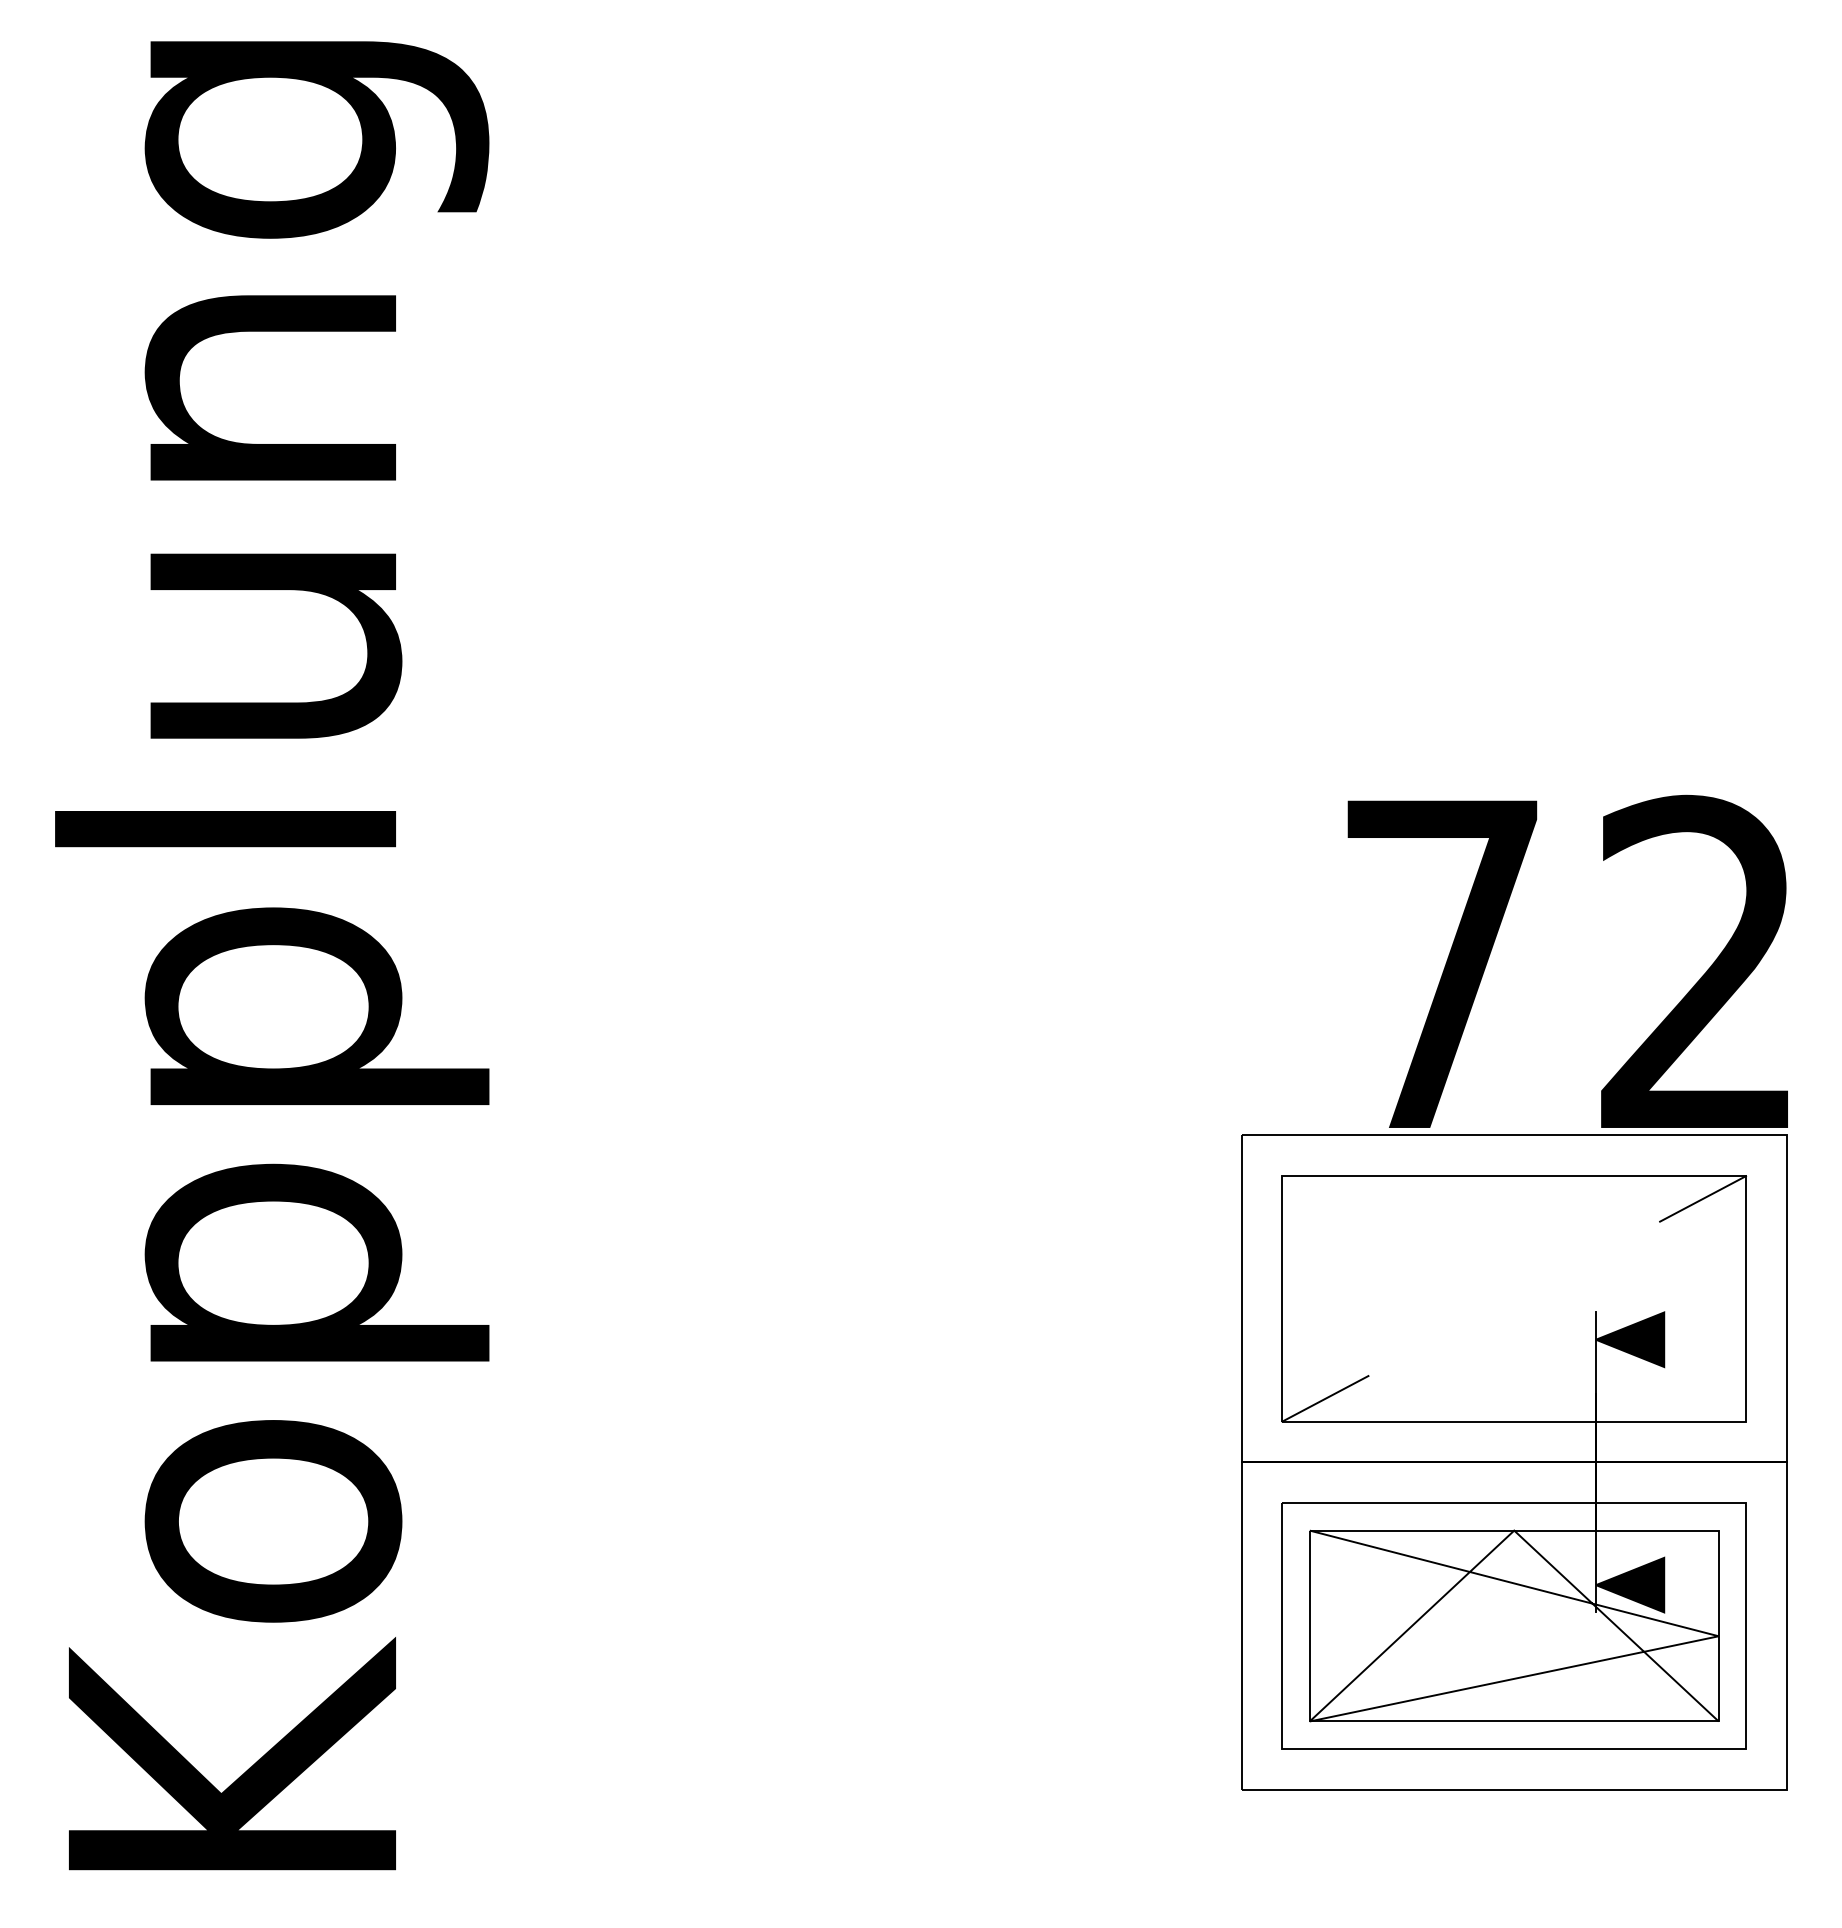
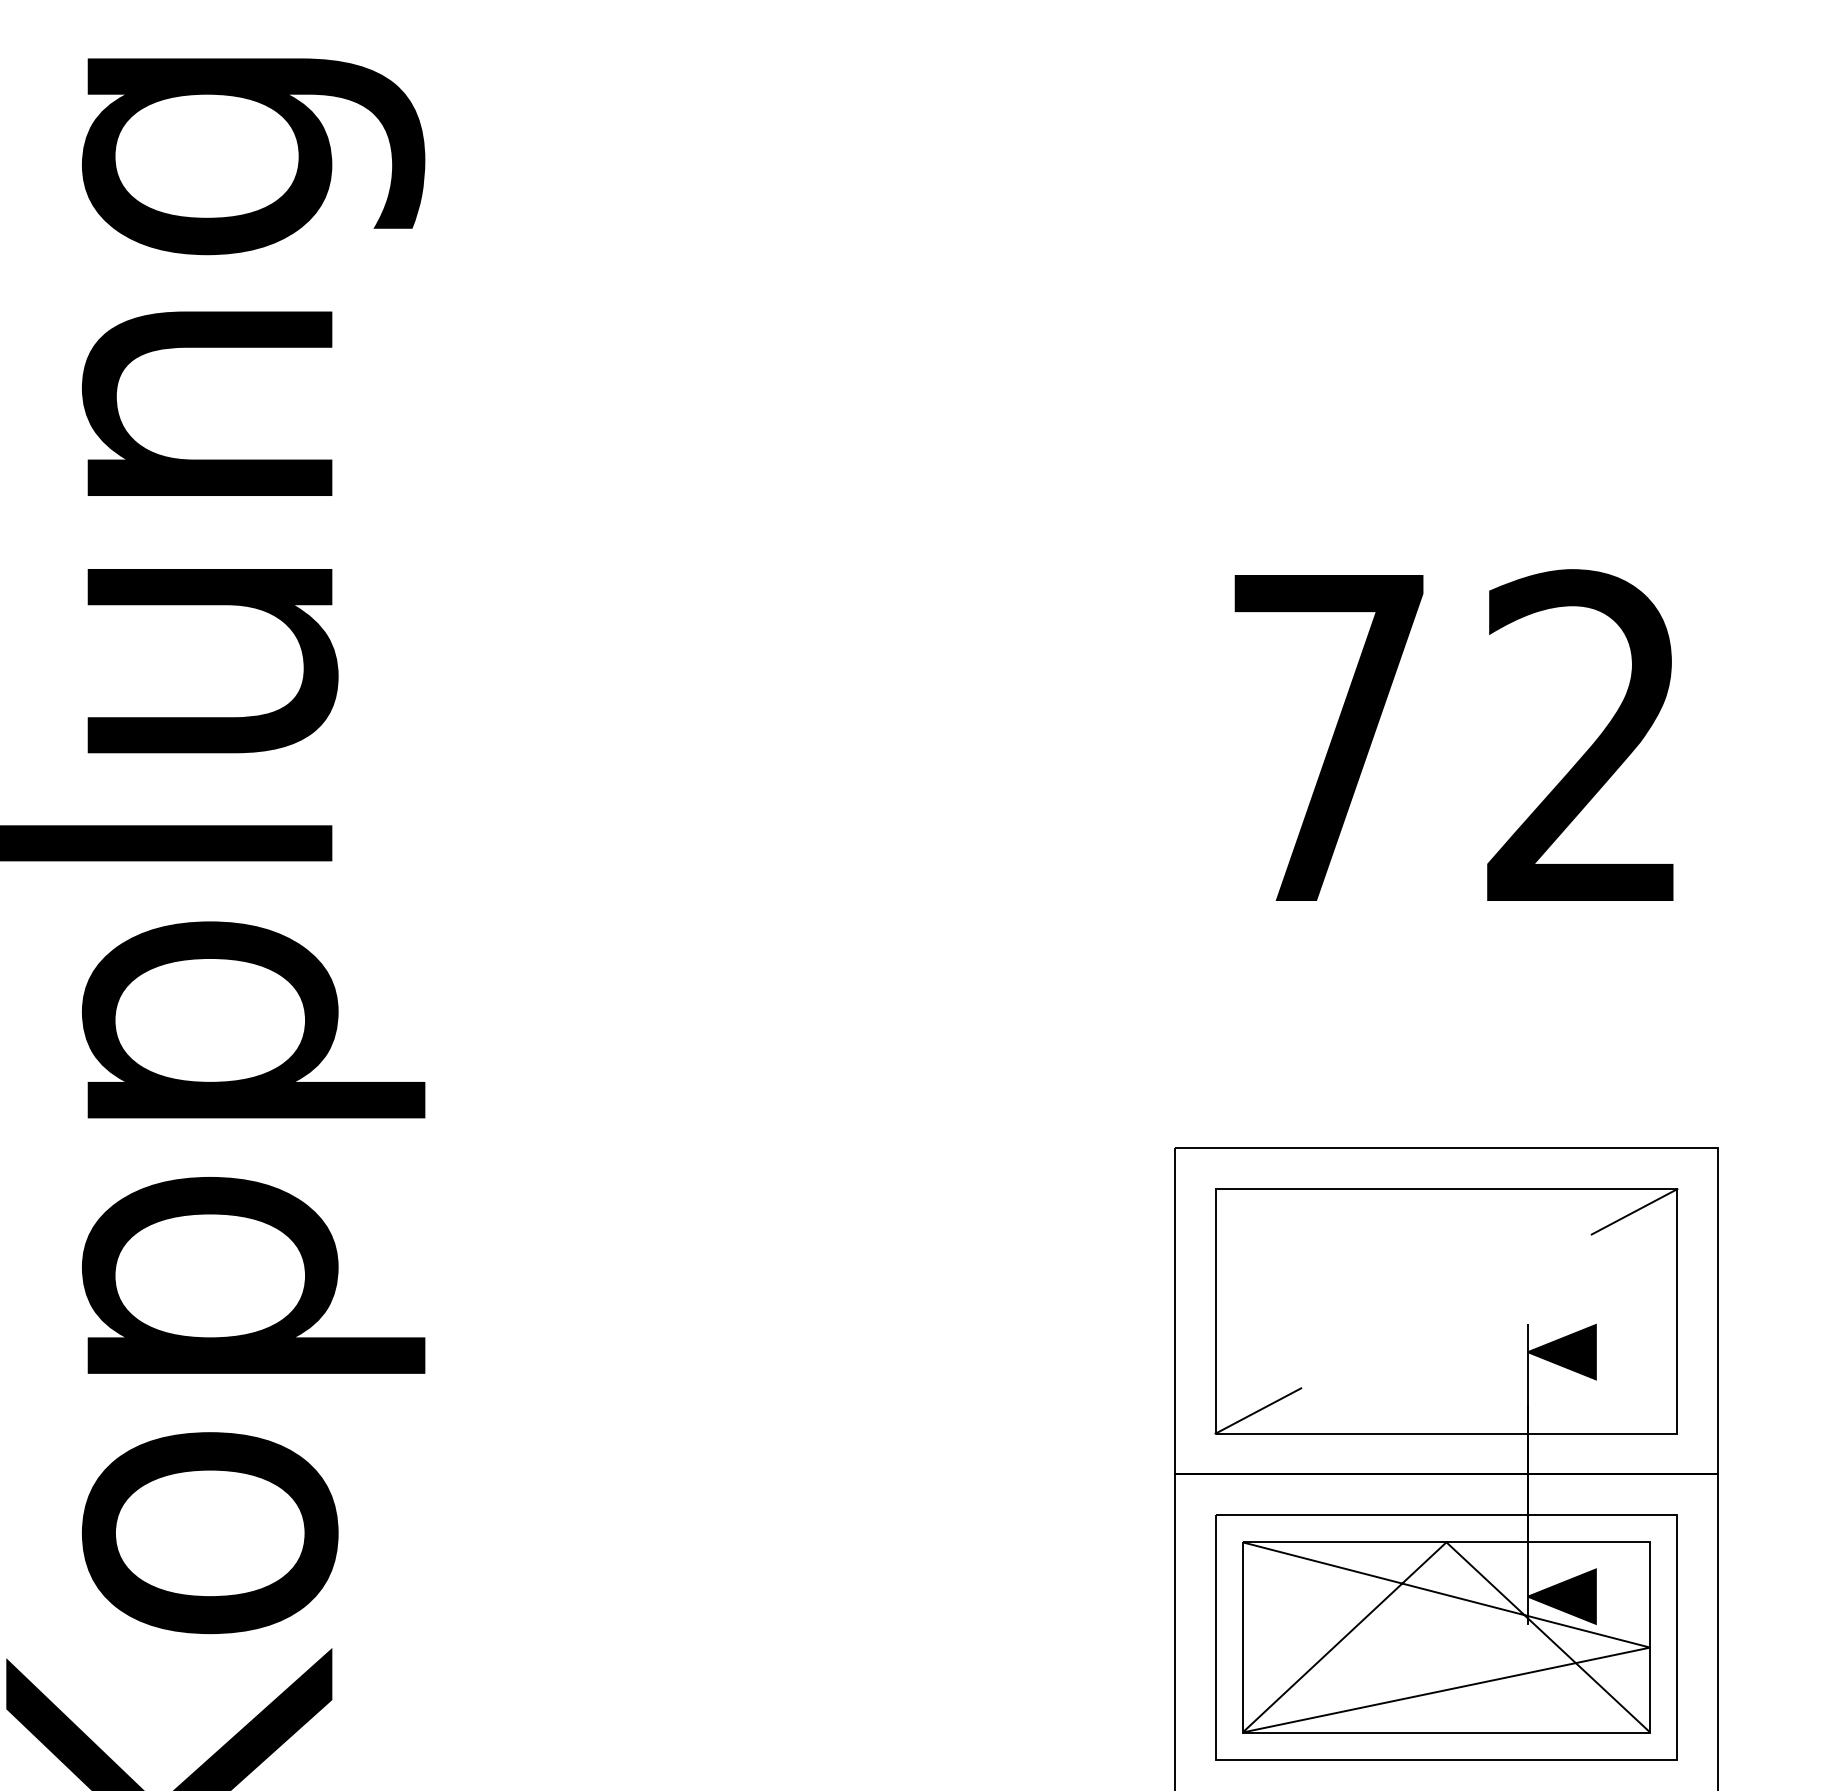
text: (1567, 960) -> (1453, 734), moved

